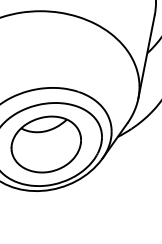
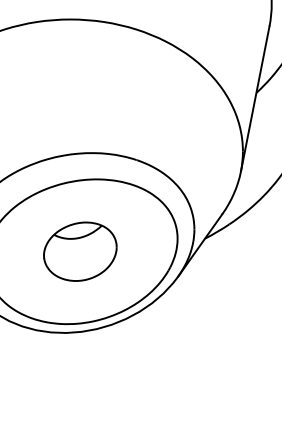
part: (45, 144) -> (79, 251), size x0.6

